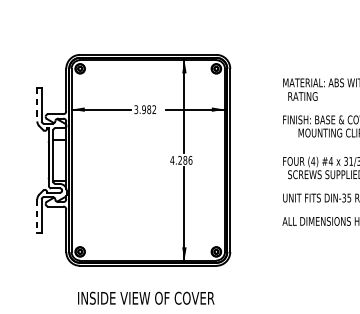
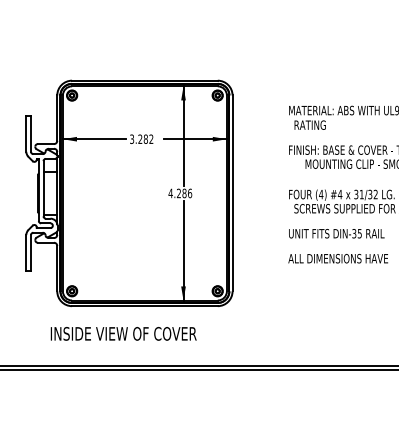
line: (37, 105) -> (26, 134), dashed -> solid
text: (144, 108) -> (140, 138), 3.982 -> 3.282
line: (37, 216) -> (26, 253), dashed -> solid
text: (146, 297) -> (123, 333), moved

